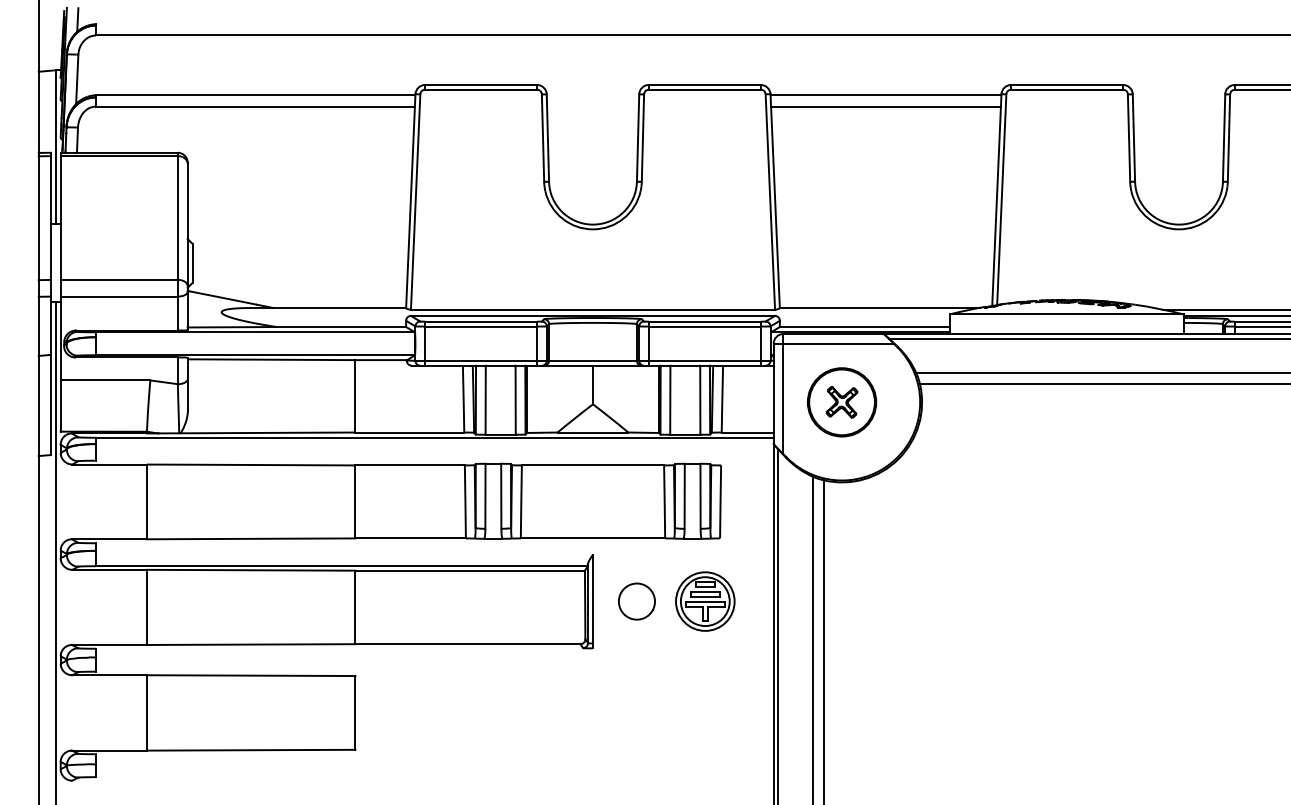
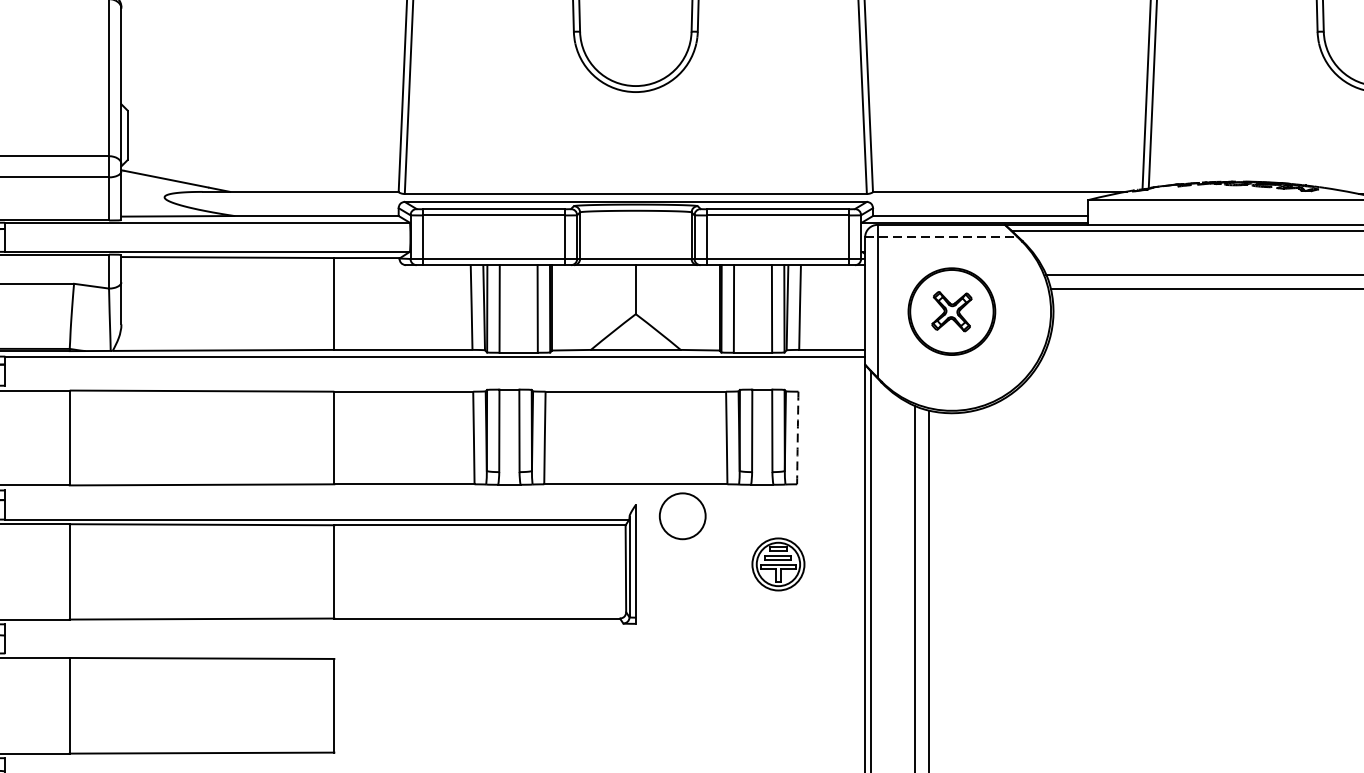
line: (834, 343) -> (942, 236), solid -> dashed
arc: (720, 501) -> (797, 437), solid -> dashed
circle: (636, 601) -> (682, 516), moved
part: (705, 601) -> (778, 564), size x0.7

